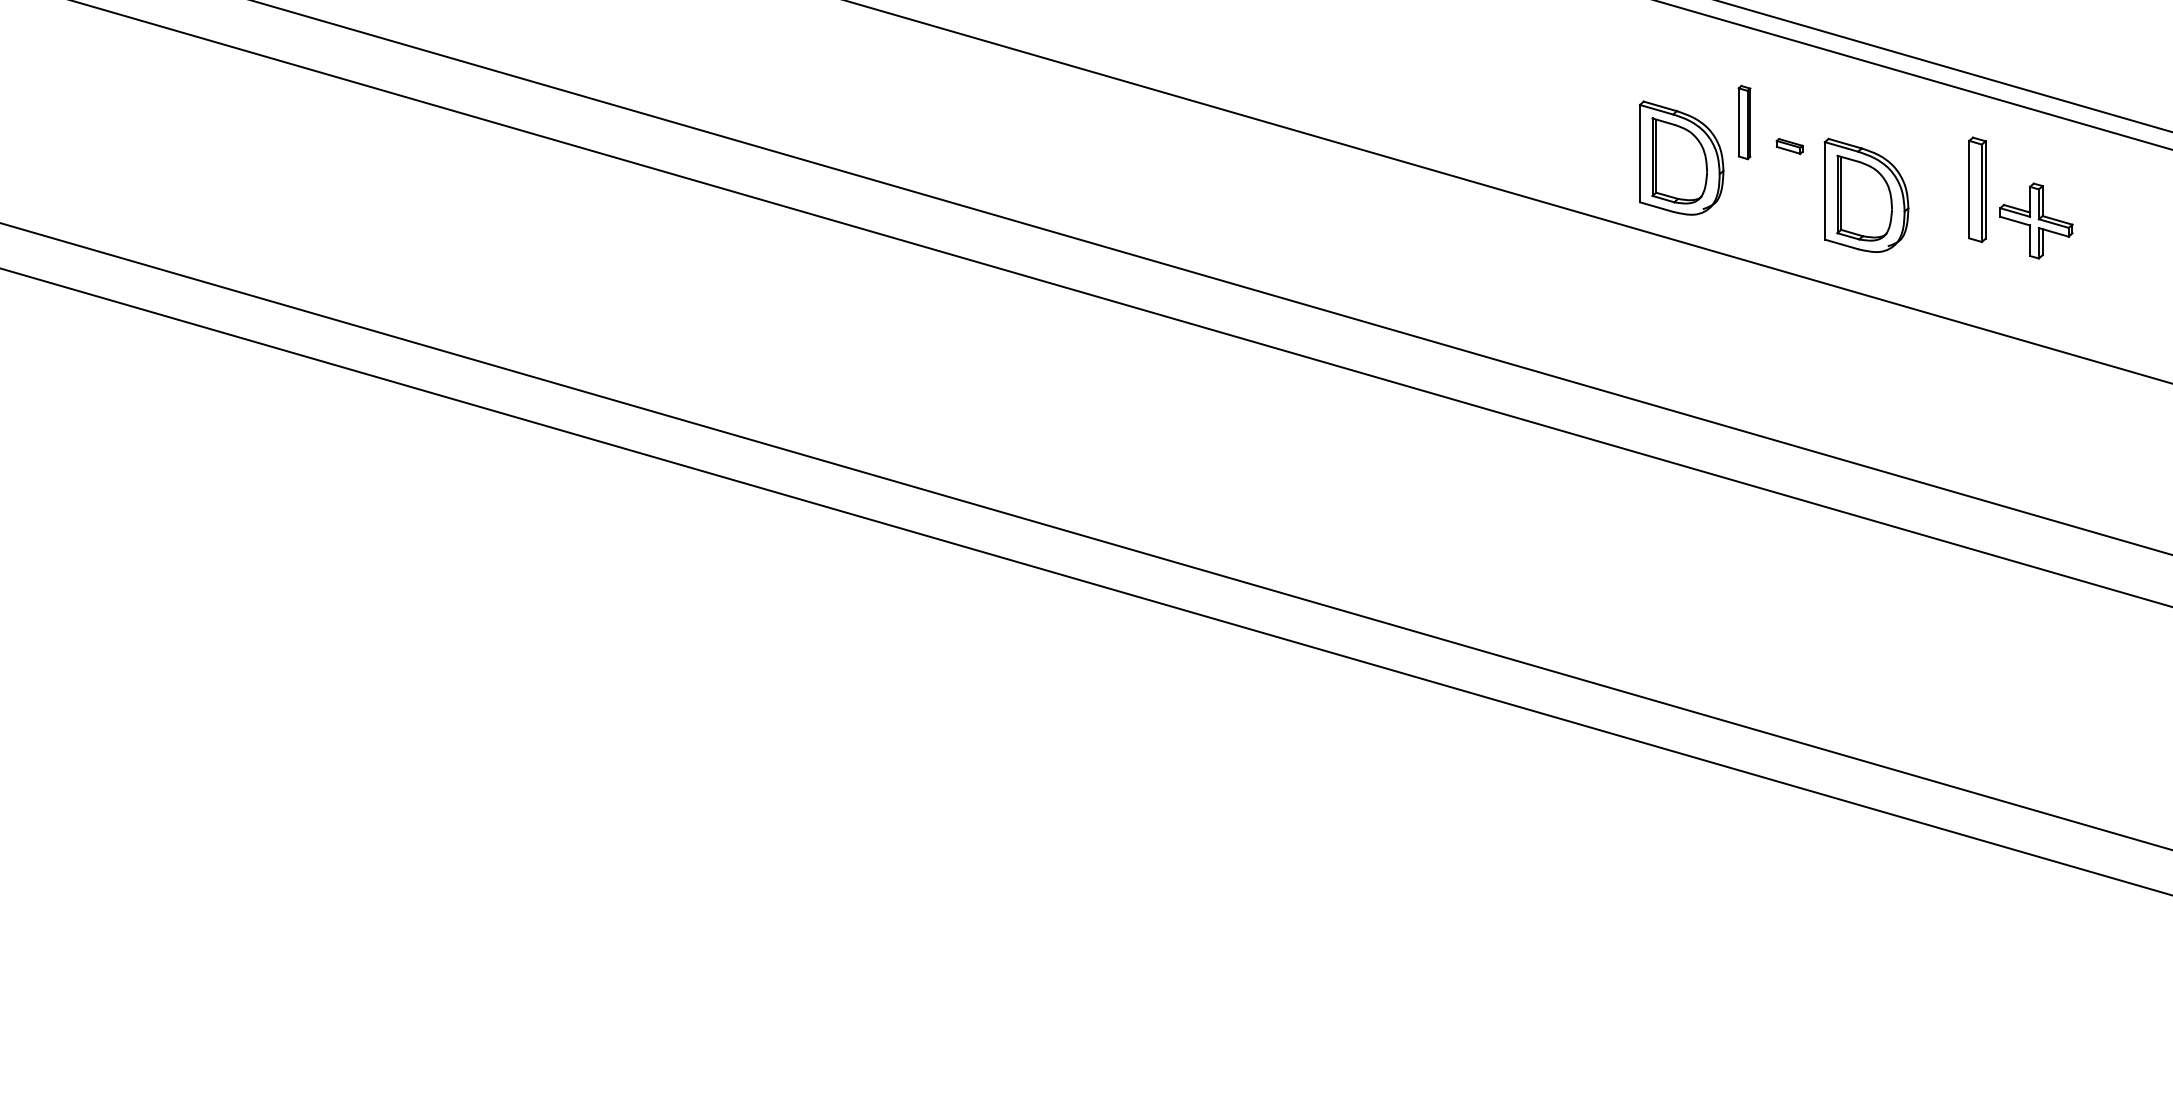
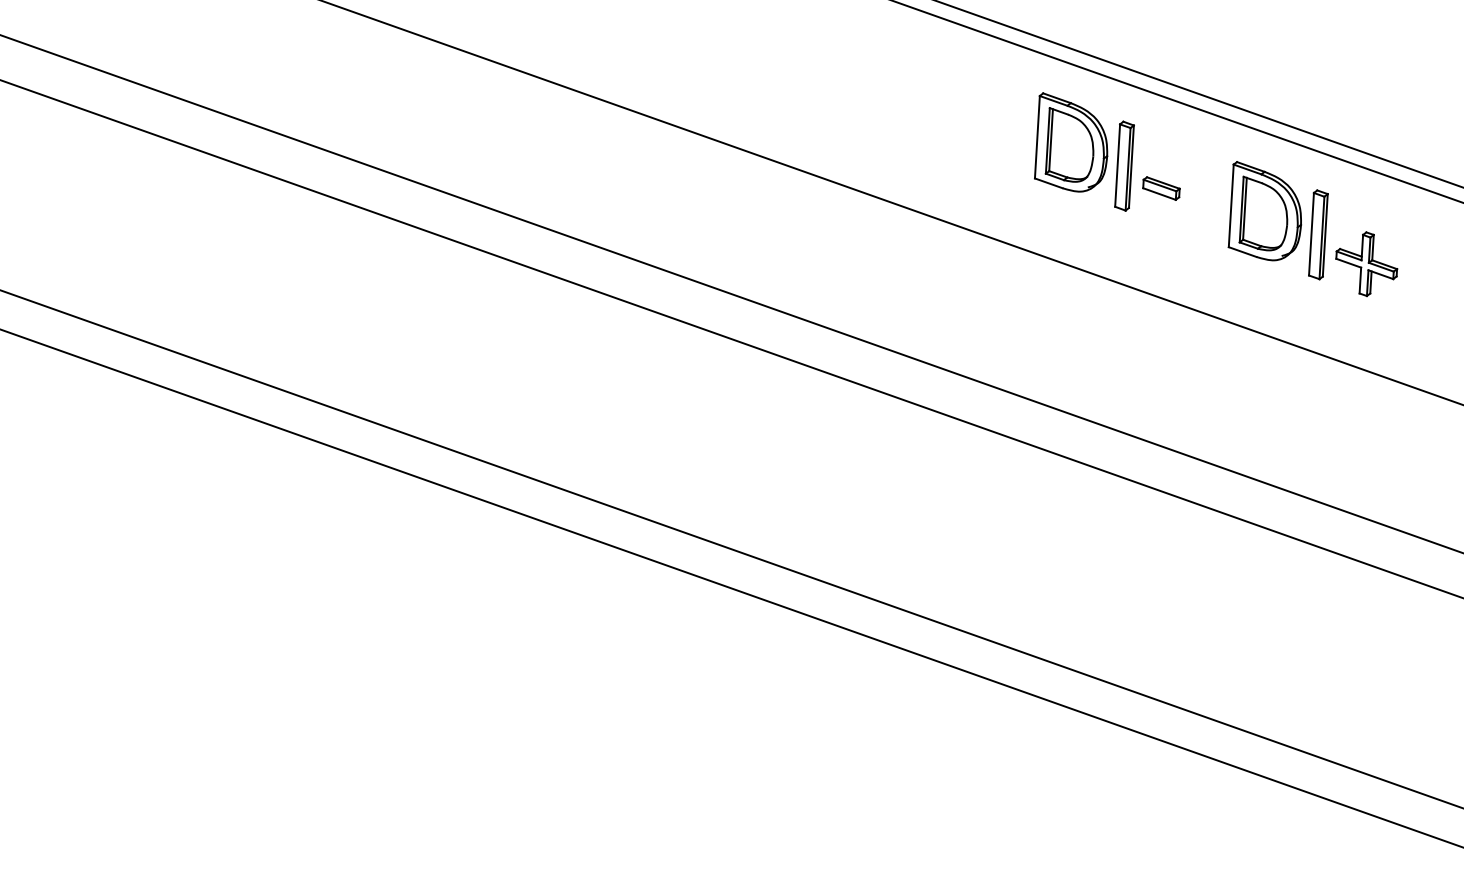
part: (1744, 122) -> (1124, 166), size x1.43
part: (1789, 146) -> (1161, 188), size x1.67
part: (1681, 157) -> (1072, 142), moved
part: (1866, 194) -> (1266, 211), moved

